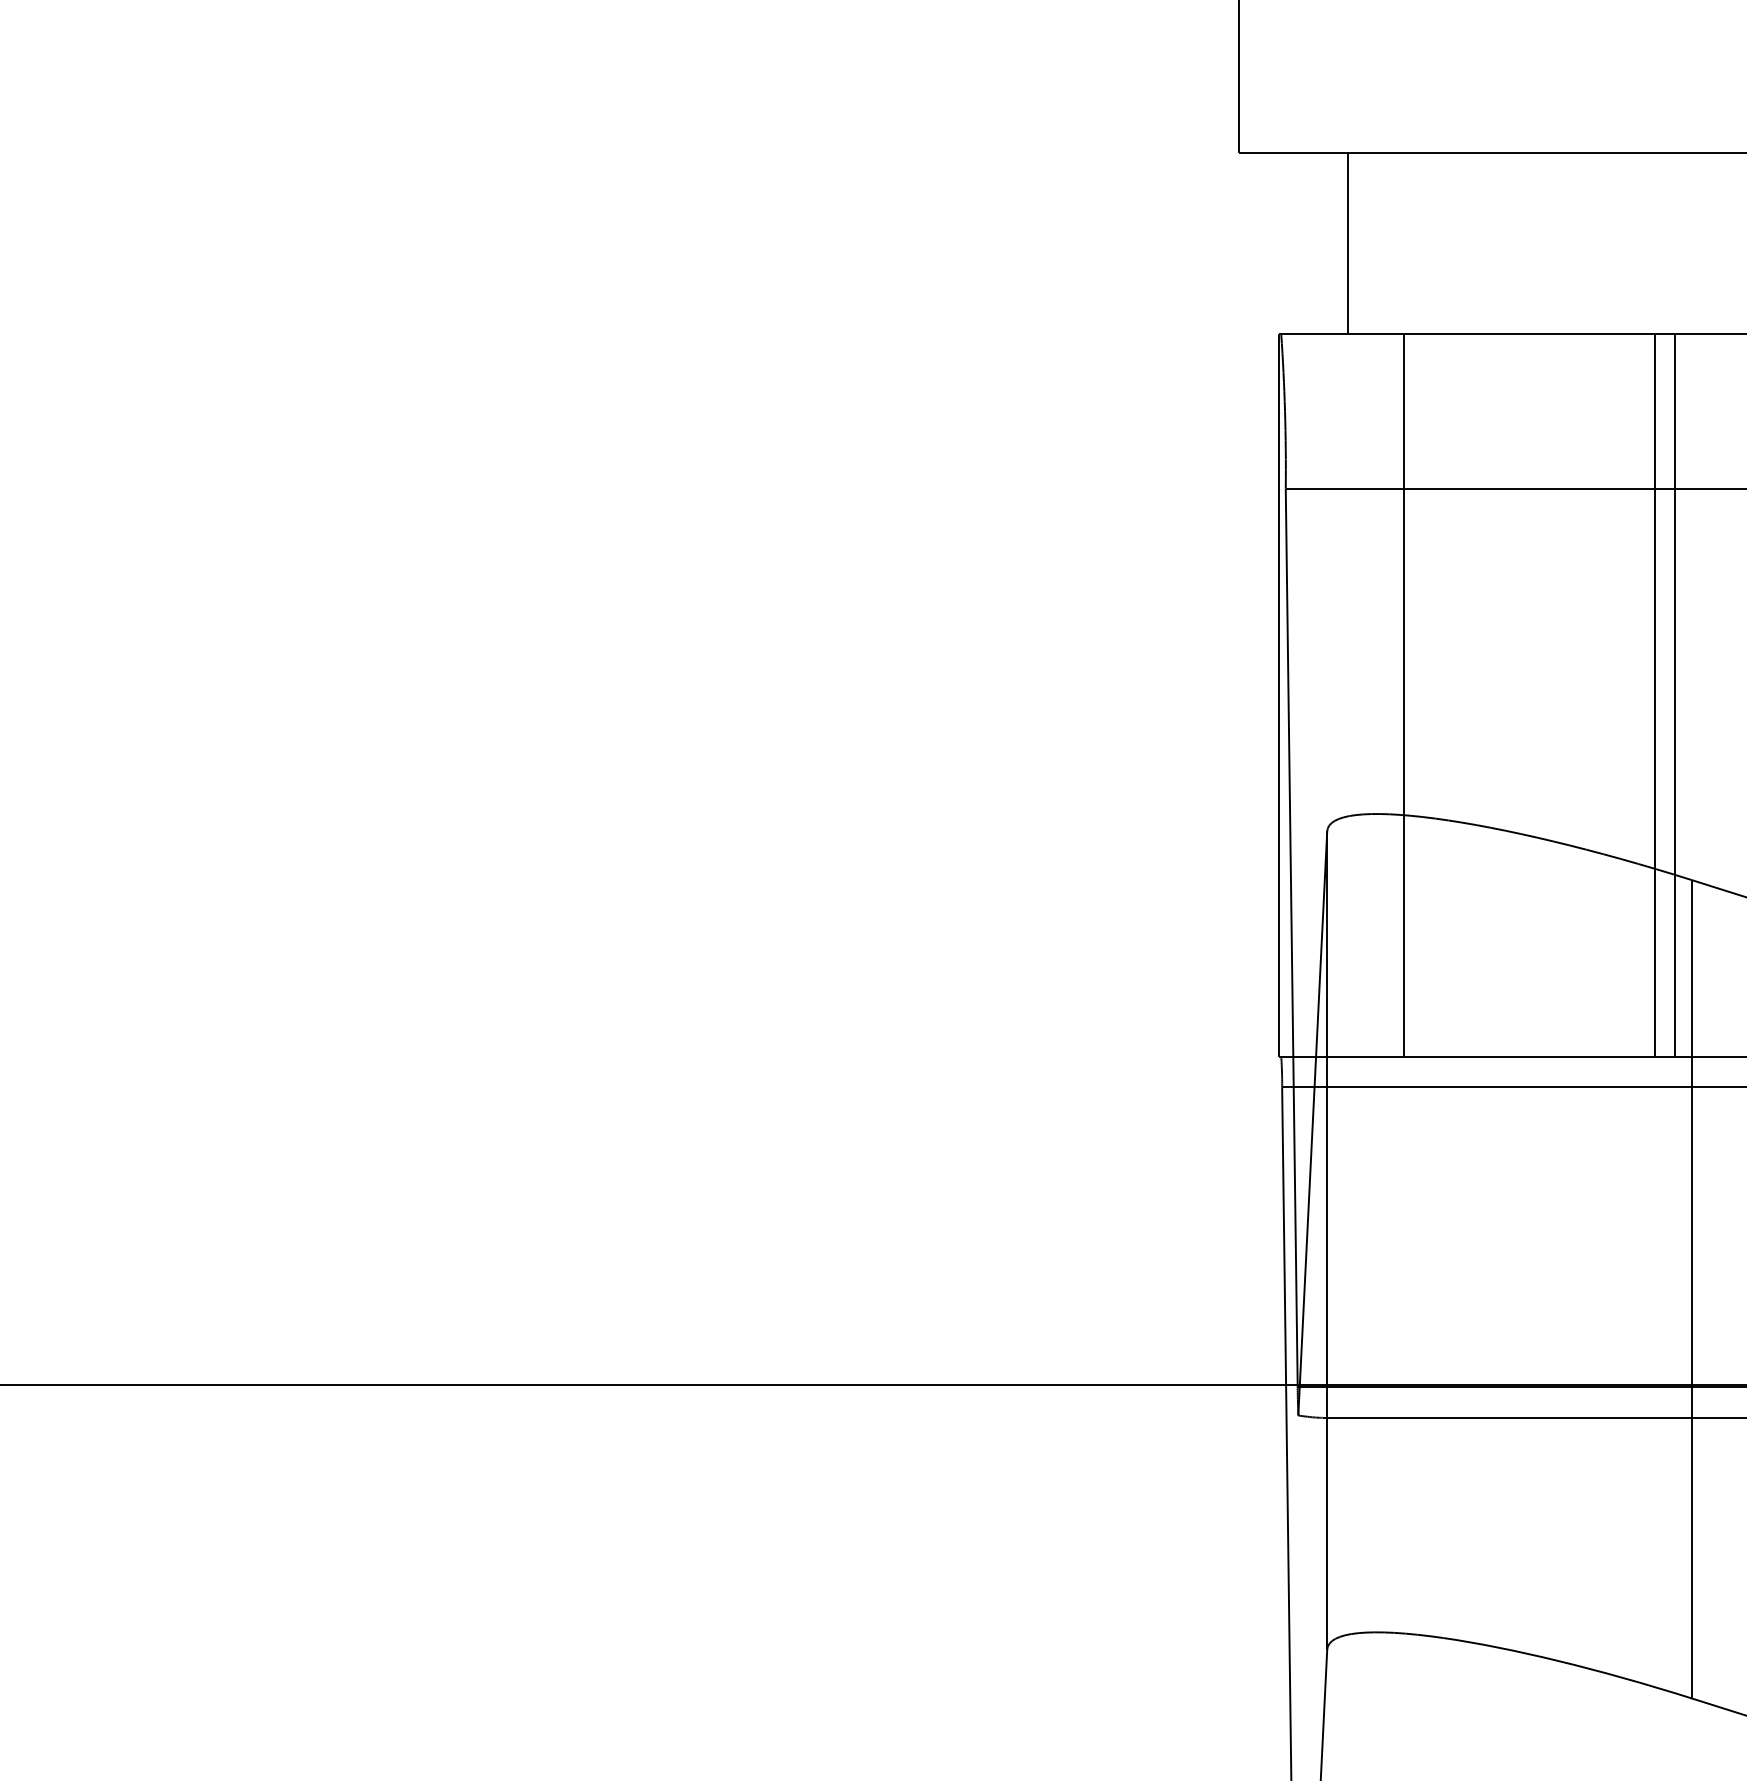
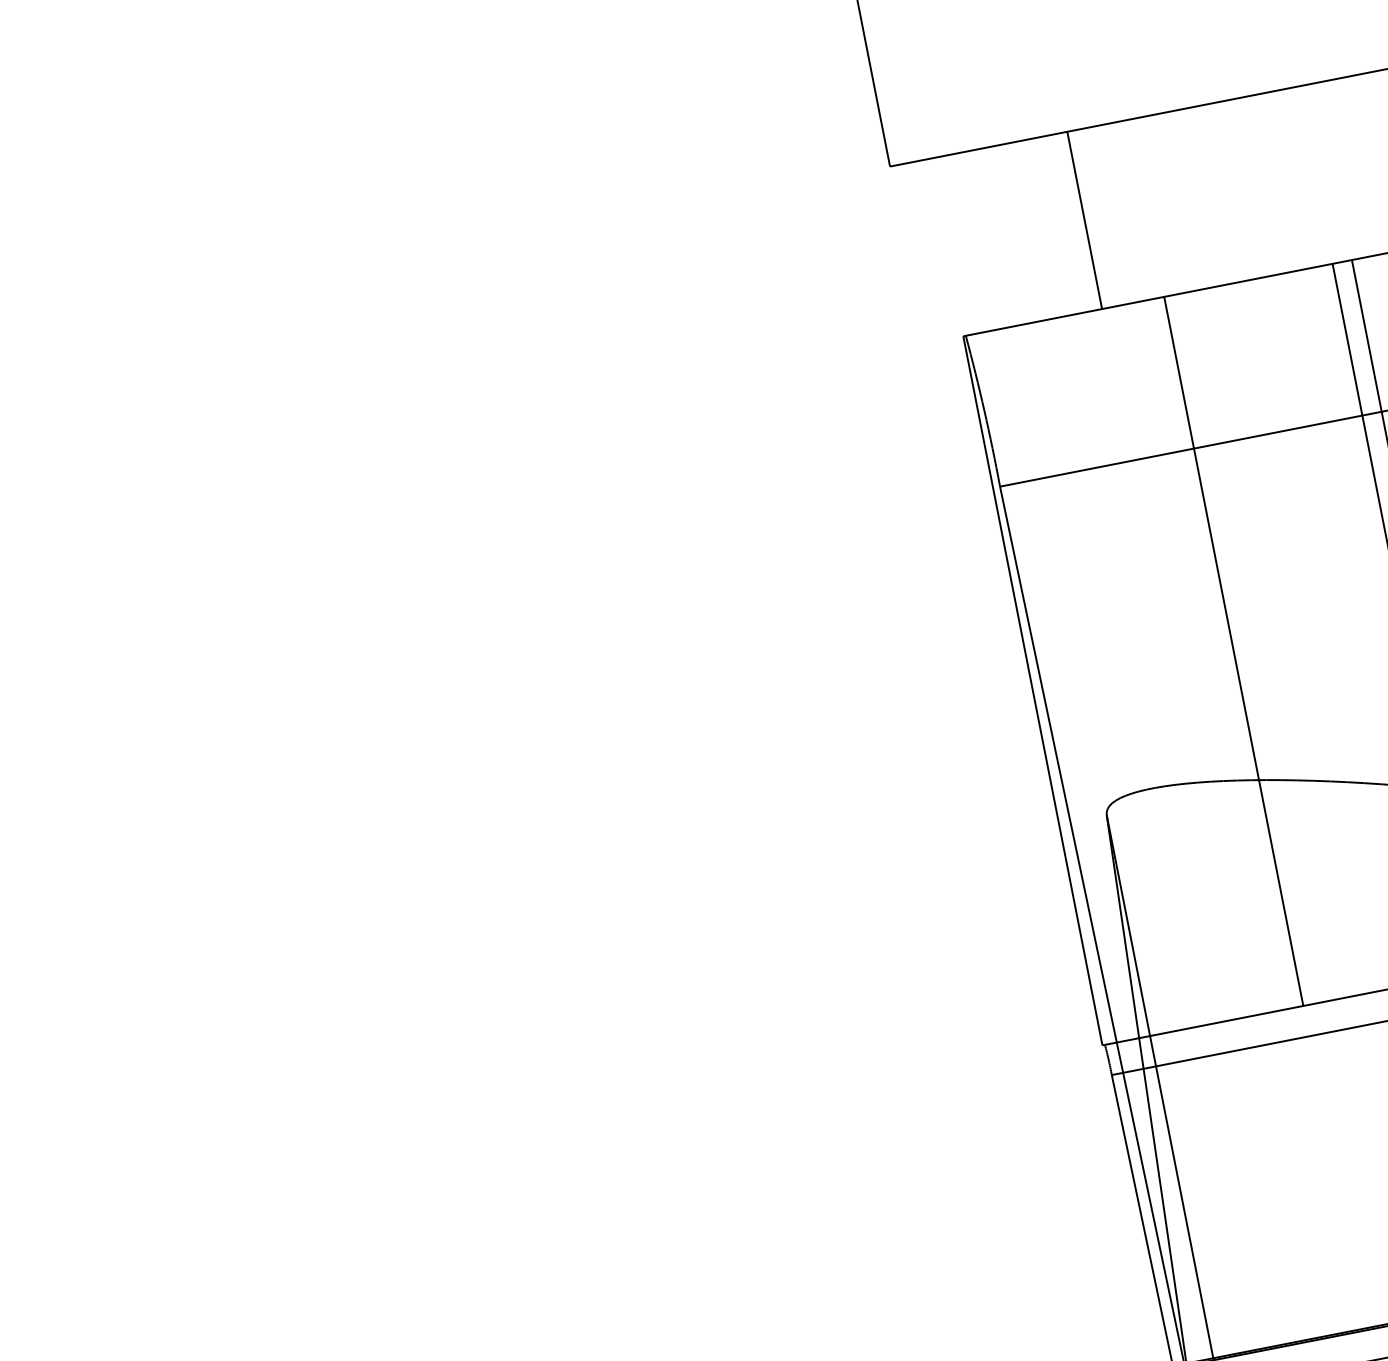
line: (1348, 243) -> (1085, 220), moved
line: (1404, 694) -> (1233, 650), moved

